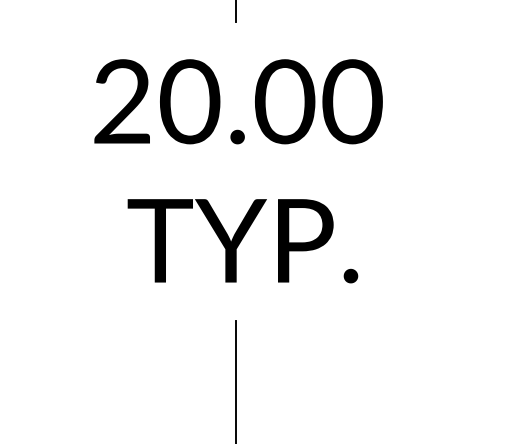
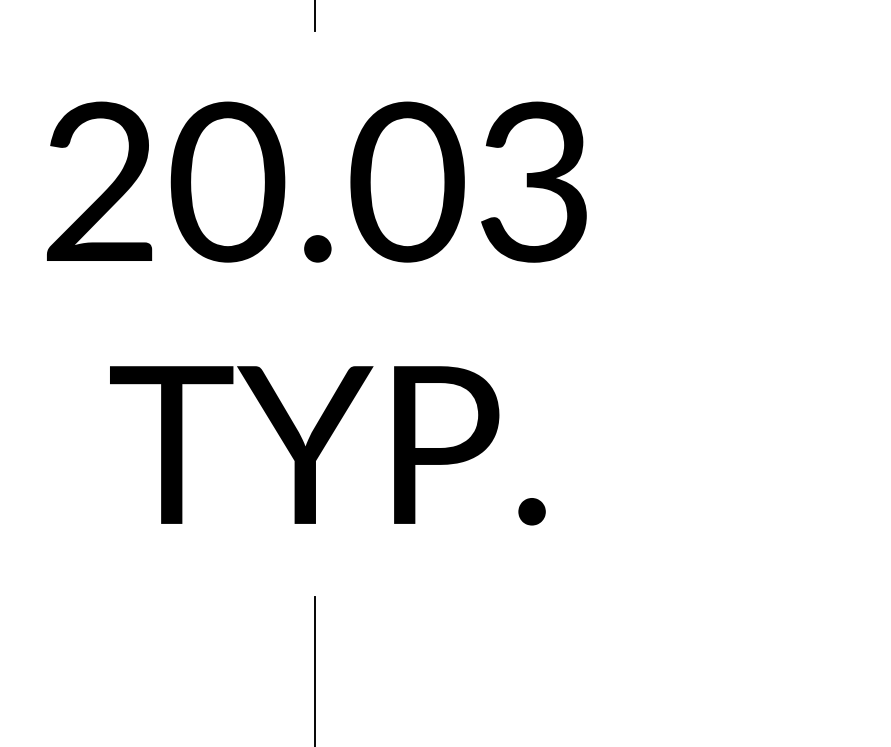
text: (352, 101) -> (534, 181), 20.00 -> 20.03

